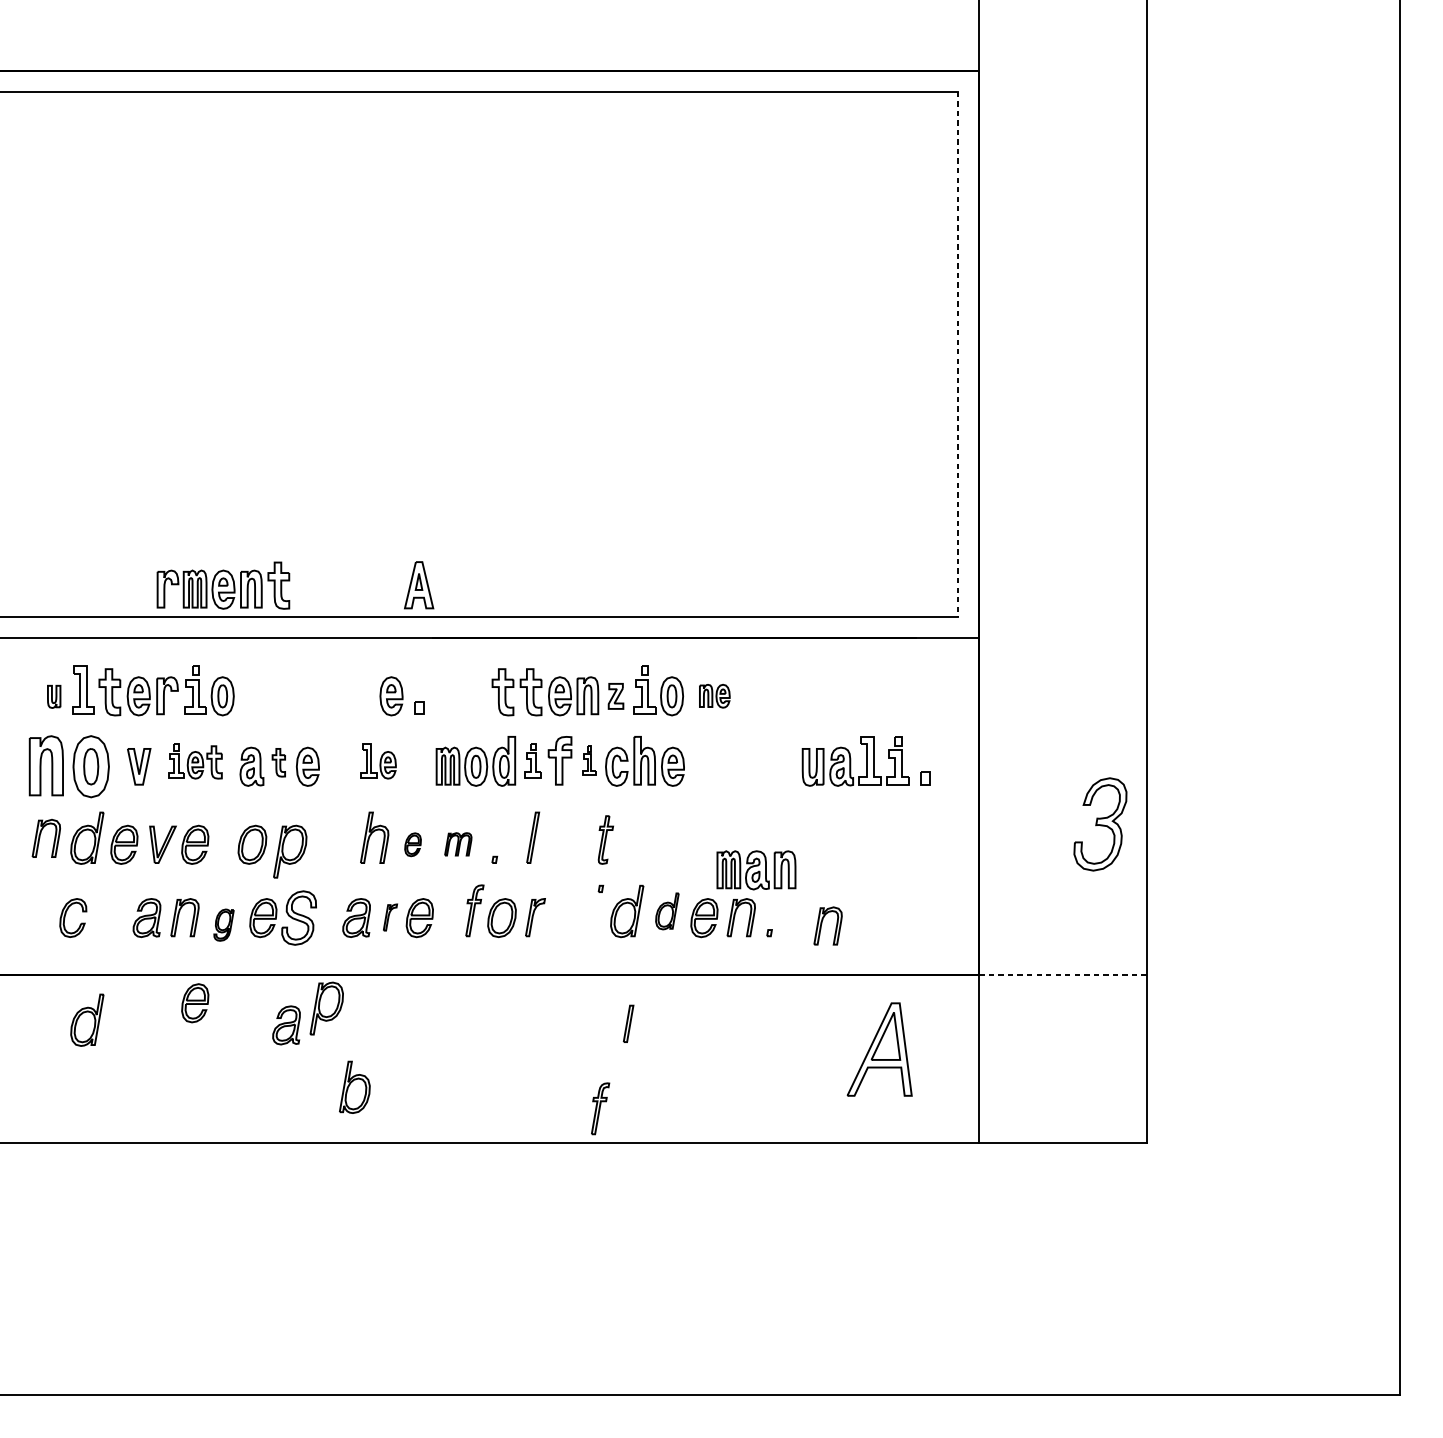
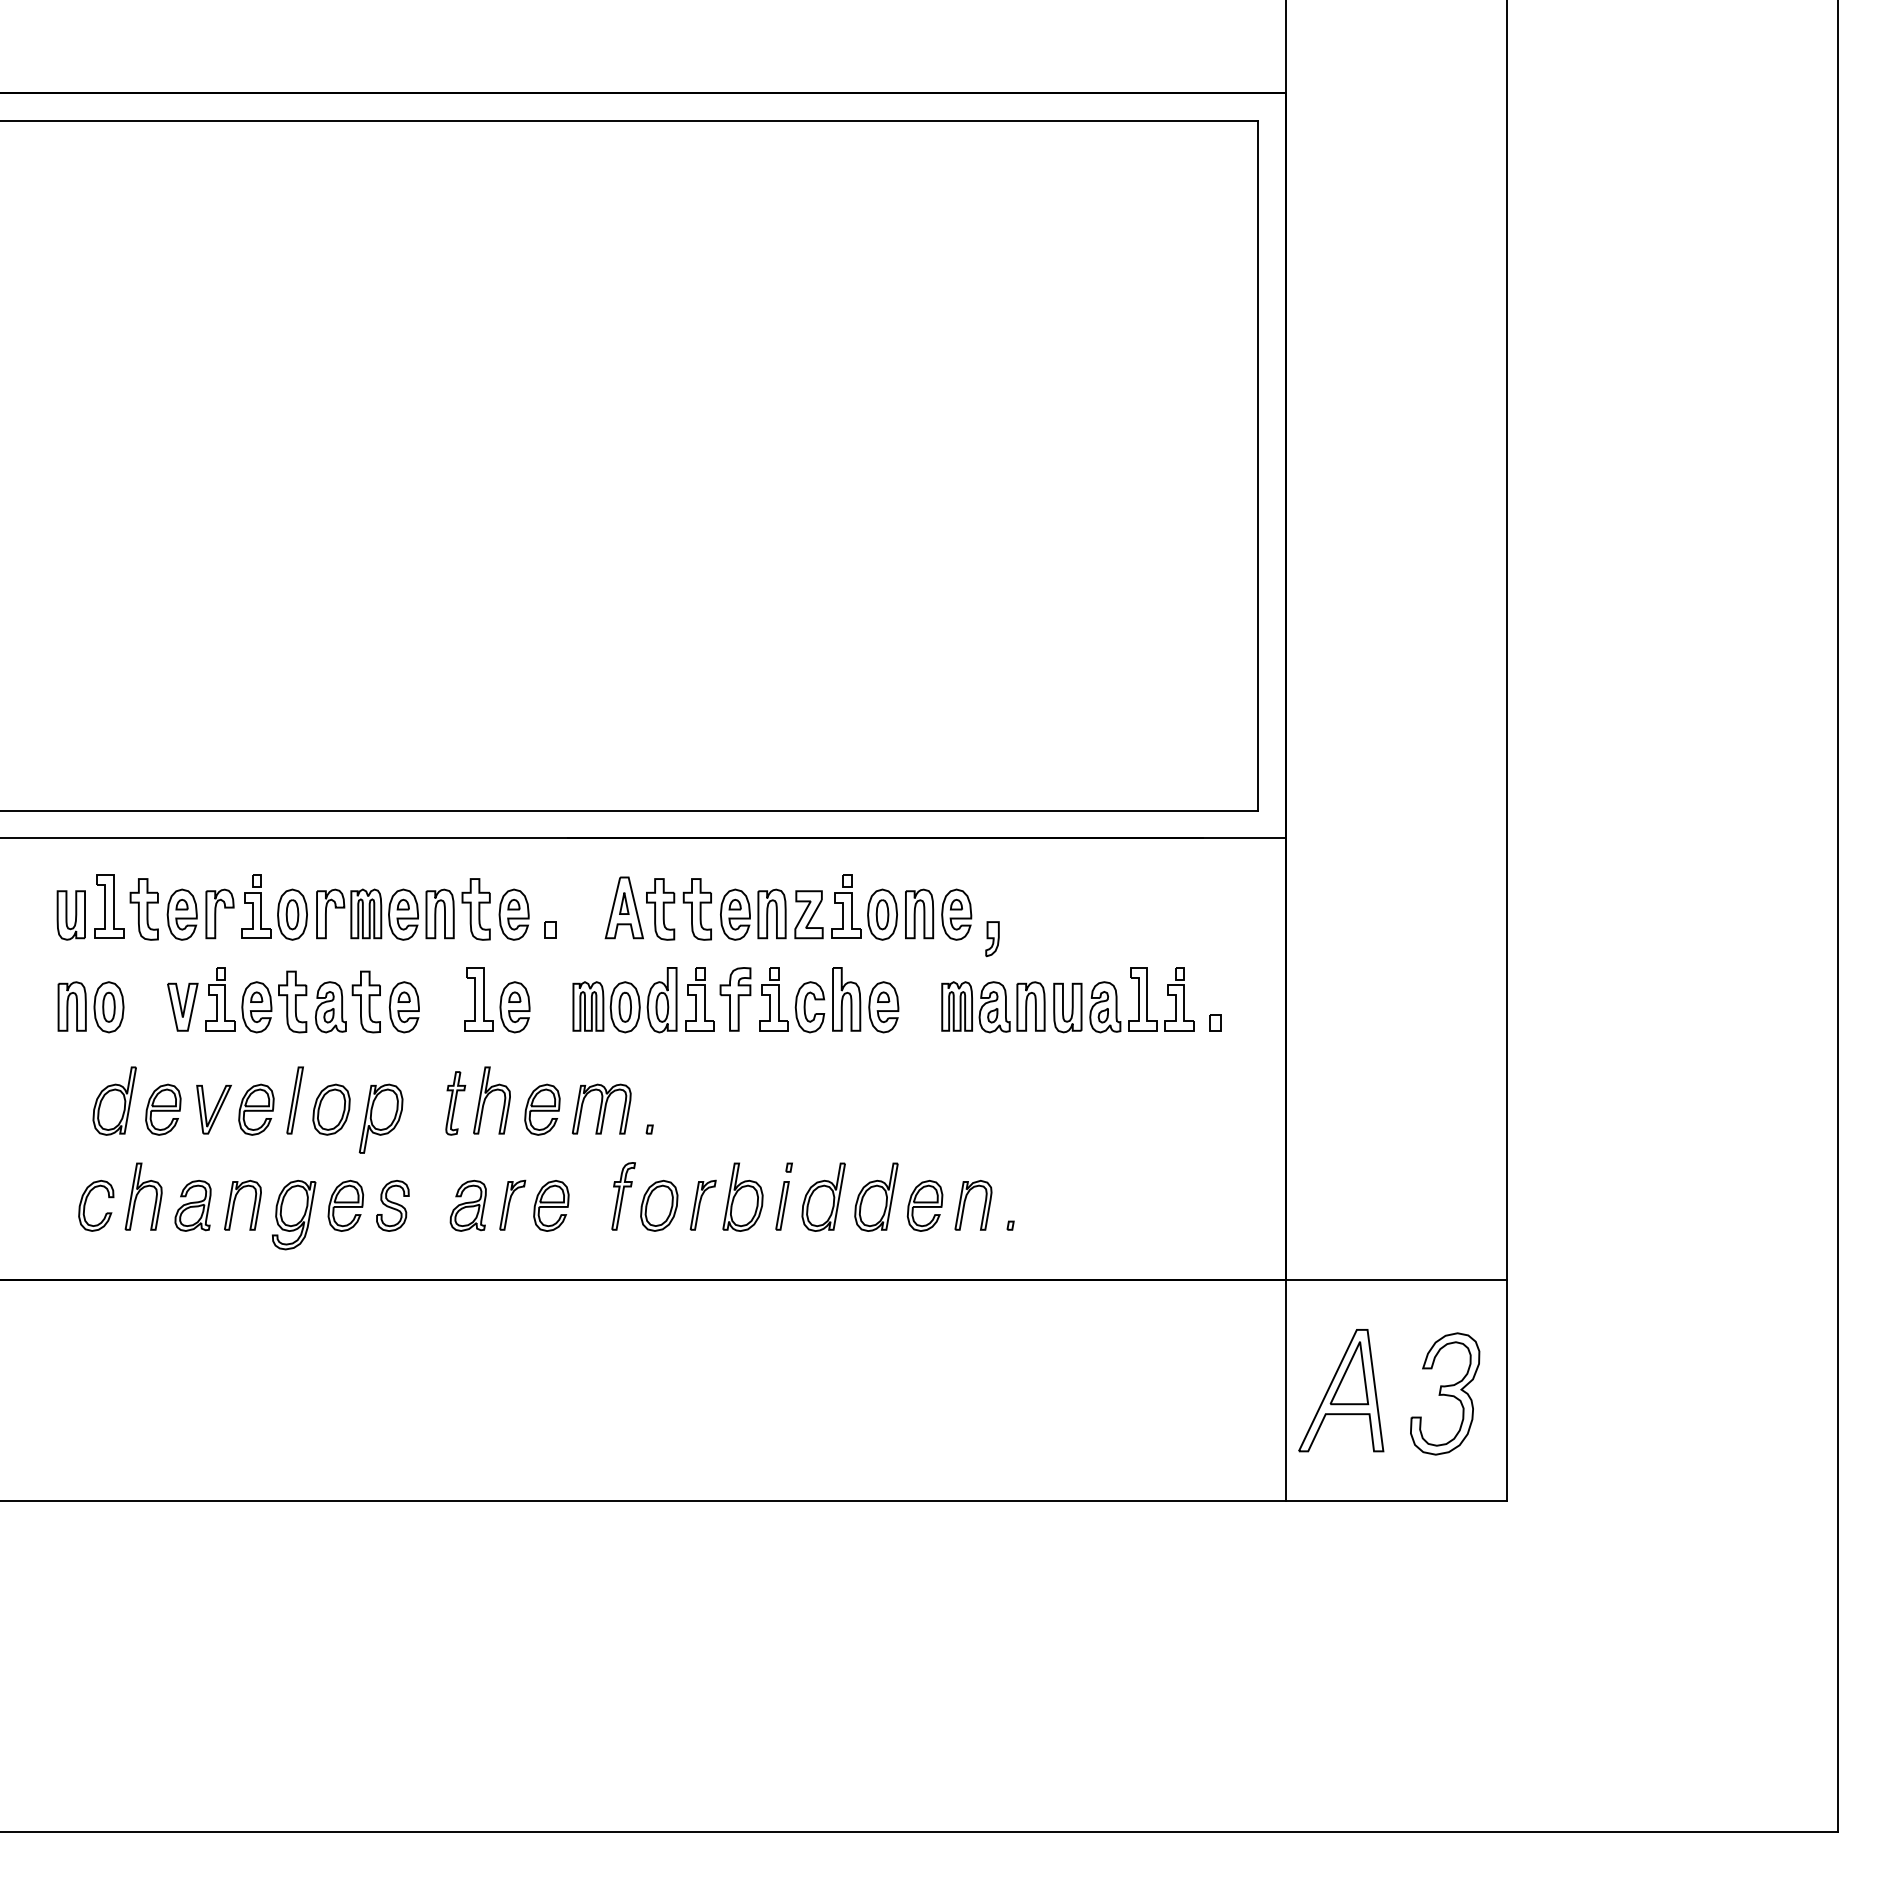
line: (958, 355) -> (1258, 466), dashed -> solid
part: (418, 584) -> (623, 907), moved
part: (223, 585) -> (403, 909), moved
part: (53, 696) -> (70, 915), size x1.67
part: (615, 696) -> (808, 914), size x1.43
part: (714, 696) -> (938, 914), size x1.67
part: (755, 715) -> (992, 939), added
part: (532, 760) -> (699, 999), size x1.43
part: (588, 760) -> (773, 999), size x1.67
part: (195, 761) -> (256, 1000), size x1.43
part: (378, 761) -> (497, 1000), size x1.43
part: (278, 762) -> (365, 1001), size x1.67
part: (68, 766) -> (90, 1007), size x0.62
part: (1100, 824) -> (1445, 1393), moved
part: (532, 837) -> (294, 1100), moved
part: (39, 838) -> (52, 1101), removed
part: (605, 840) -> (455, 1103), moved
part: (458, 843) -> (601, 1108), size x1.67
part: (413, 844) -> (542, 1109), size x1.67
part: (756, 870) -> (993, 1007), moved
part: (109, 910) -> (143, 1196), added
part: (667, 910) -> (876, 1196), size x1.43
part: (390, 916) -> (512, 1204), size x1.43
part: (298, 917) -> (392, 1205), size x0.71
part: (224, 925) -> (294, 1215), size x1.67
part: (822, 925) -> (1079, 1215), removed
line: (1063, 974) -> (1396, 1280), dashed -> solid
part: (195, 1003) -> (256, 1317), removed
part: (326, 1008) -> (428, 1324), removed
part: (87, 1019) -> (114, 1339), removed
part: (628, 1023) -> (782, 1205), moved
part: (285, 1025) -> (375, 1346), removed
part: (879, 1049) -> (1341, 1390), moved
part: (354, 1086) -> (742, 1196), moved
part: (600, 1108) -> (788, 1456), removed

